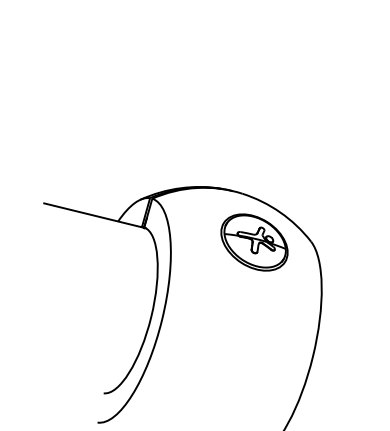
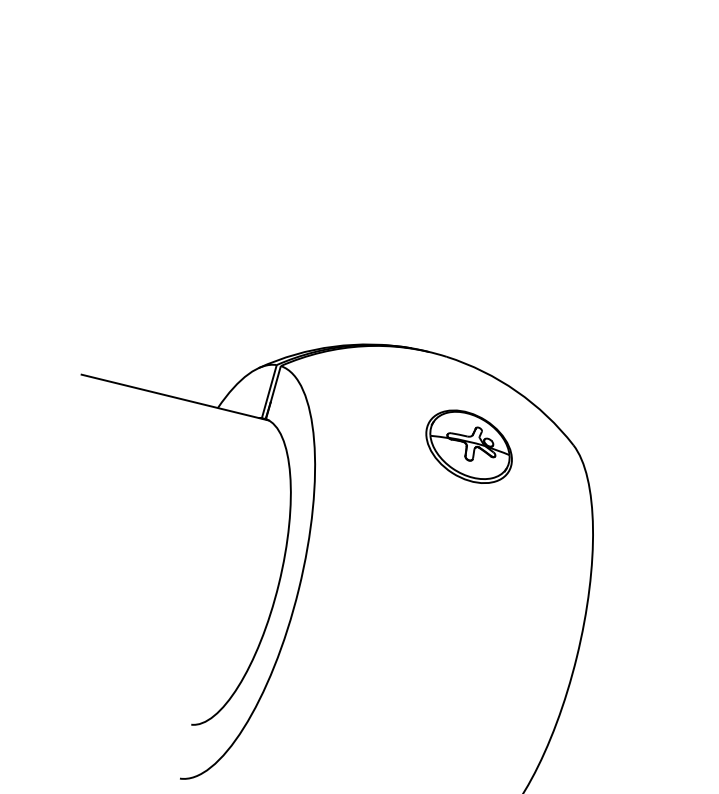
part: (254, 242) -> (469, 446), size x0.7

